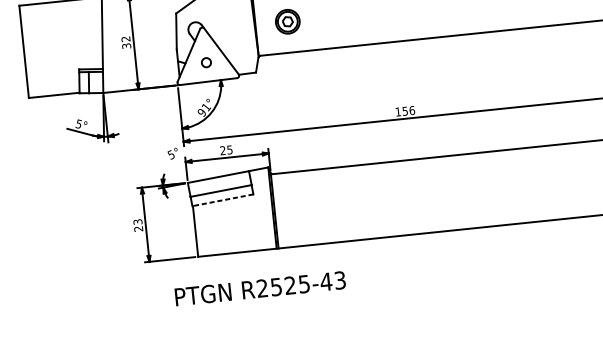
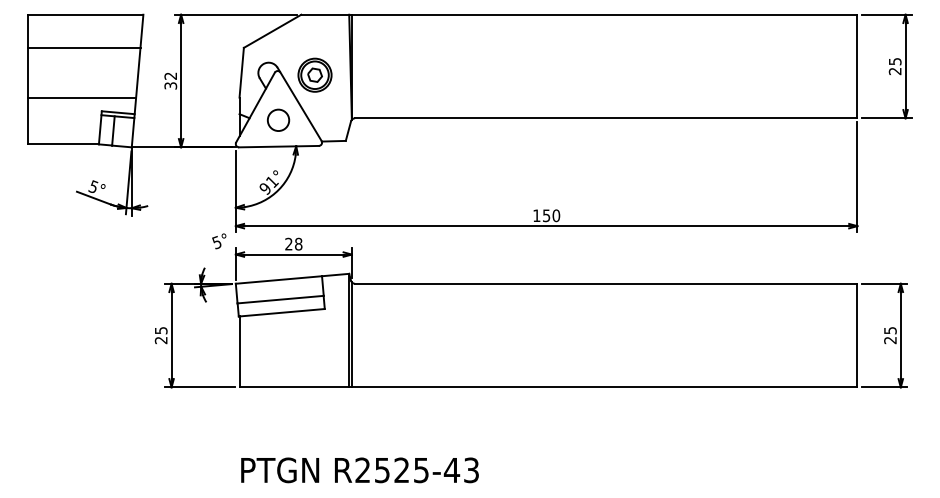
part: (287, 21) -> (314, 74), moved
line: (62, 25) -> (84, 47), added
line: (64, 60) -> (82, 97), added
circle: (206, 62) -> (278, 119), size x1.67
text: (412, 110) -> (556, 215), 156 -> 150
text: (229, 149) -> (298, 243), 25 -> 28
line: (222, 200) -> (281, 312), dashed -> solid
text: (137, 221) -> (160, 330), 23 -> 25
text: (260, 288) -> (359, 470), moved

